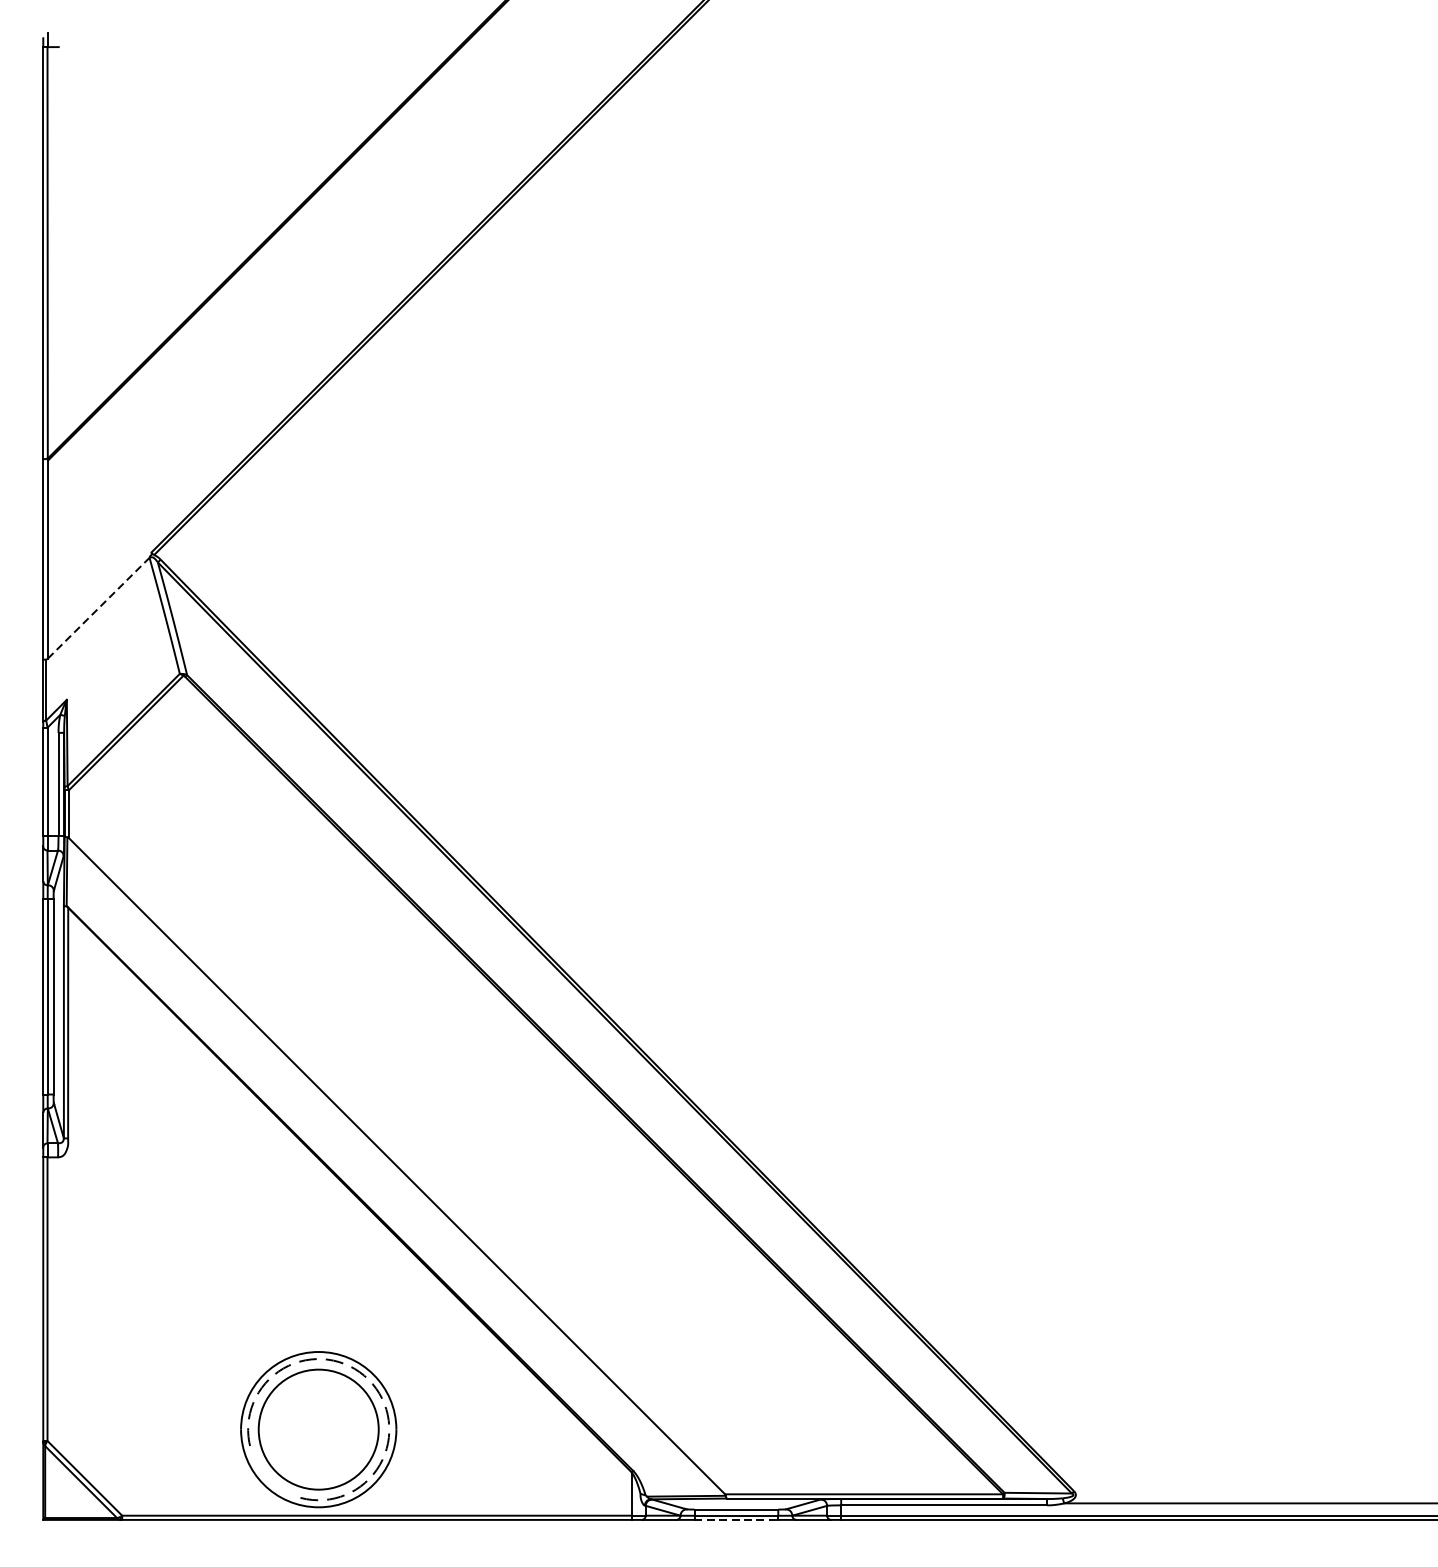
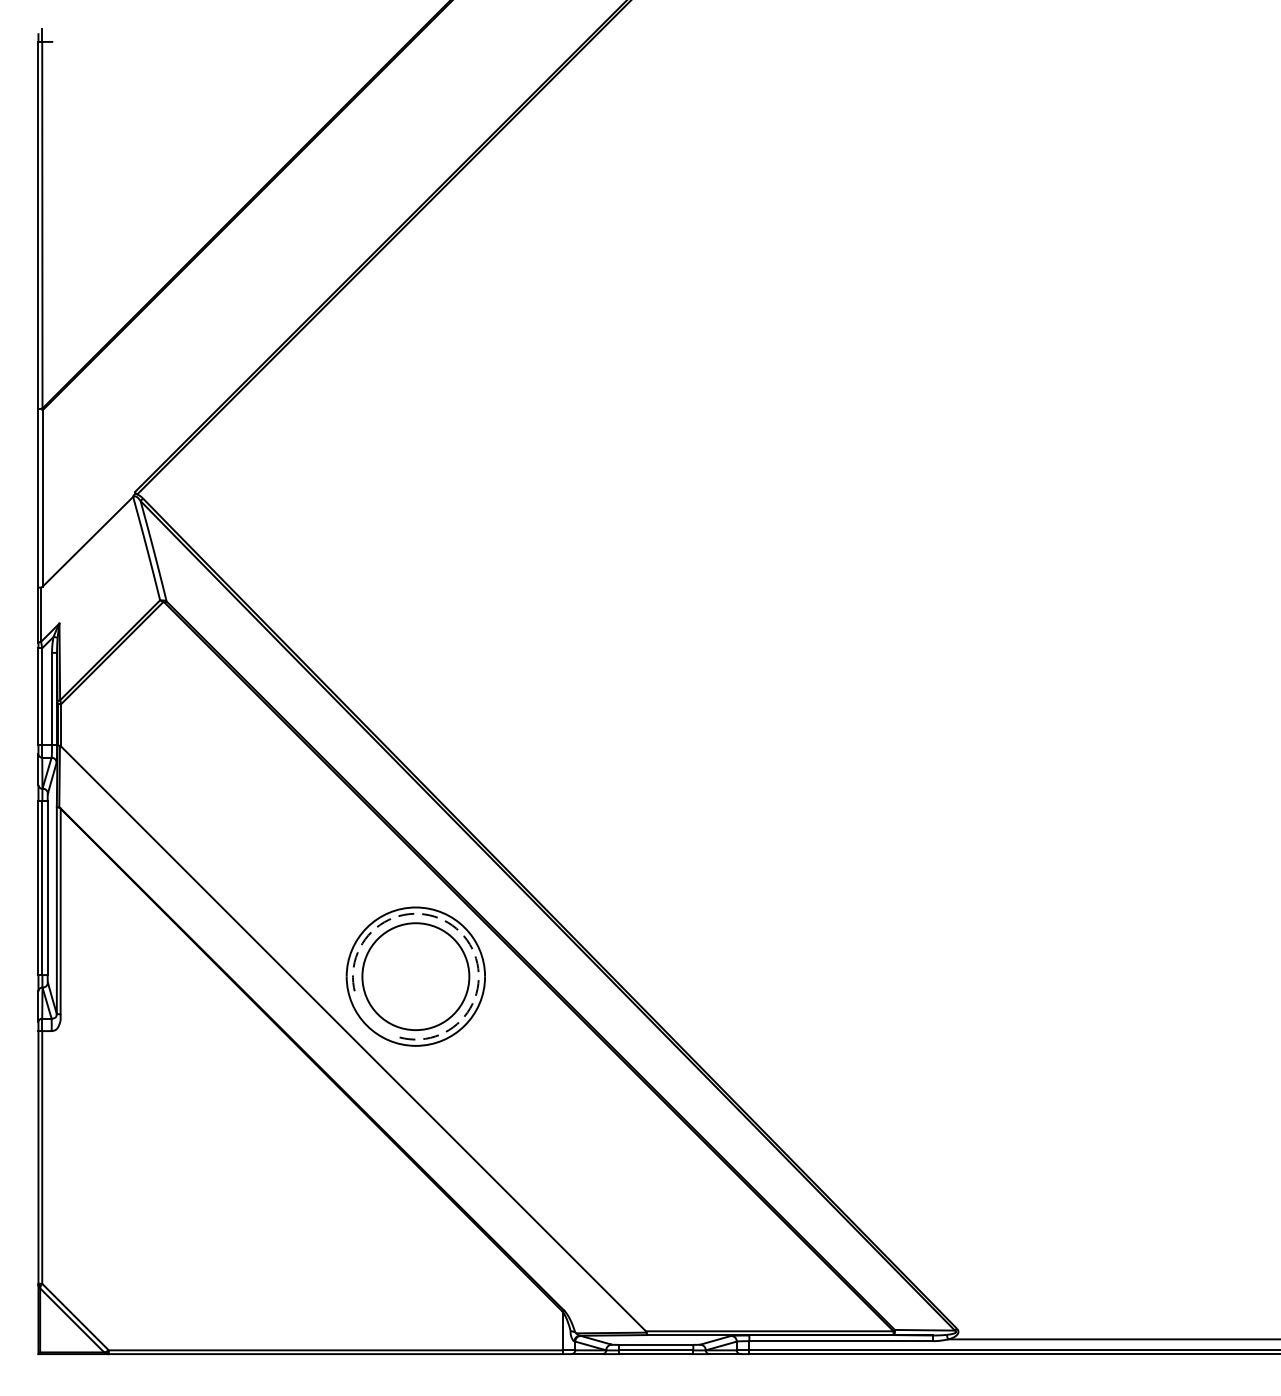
line: (98, 607) -> (87, 541), dashed -> solid
part: (318, 1429) -> (415, 976), moved
line: (736, 1520) -> (656, 1354), dashed -> solid

